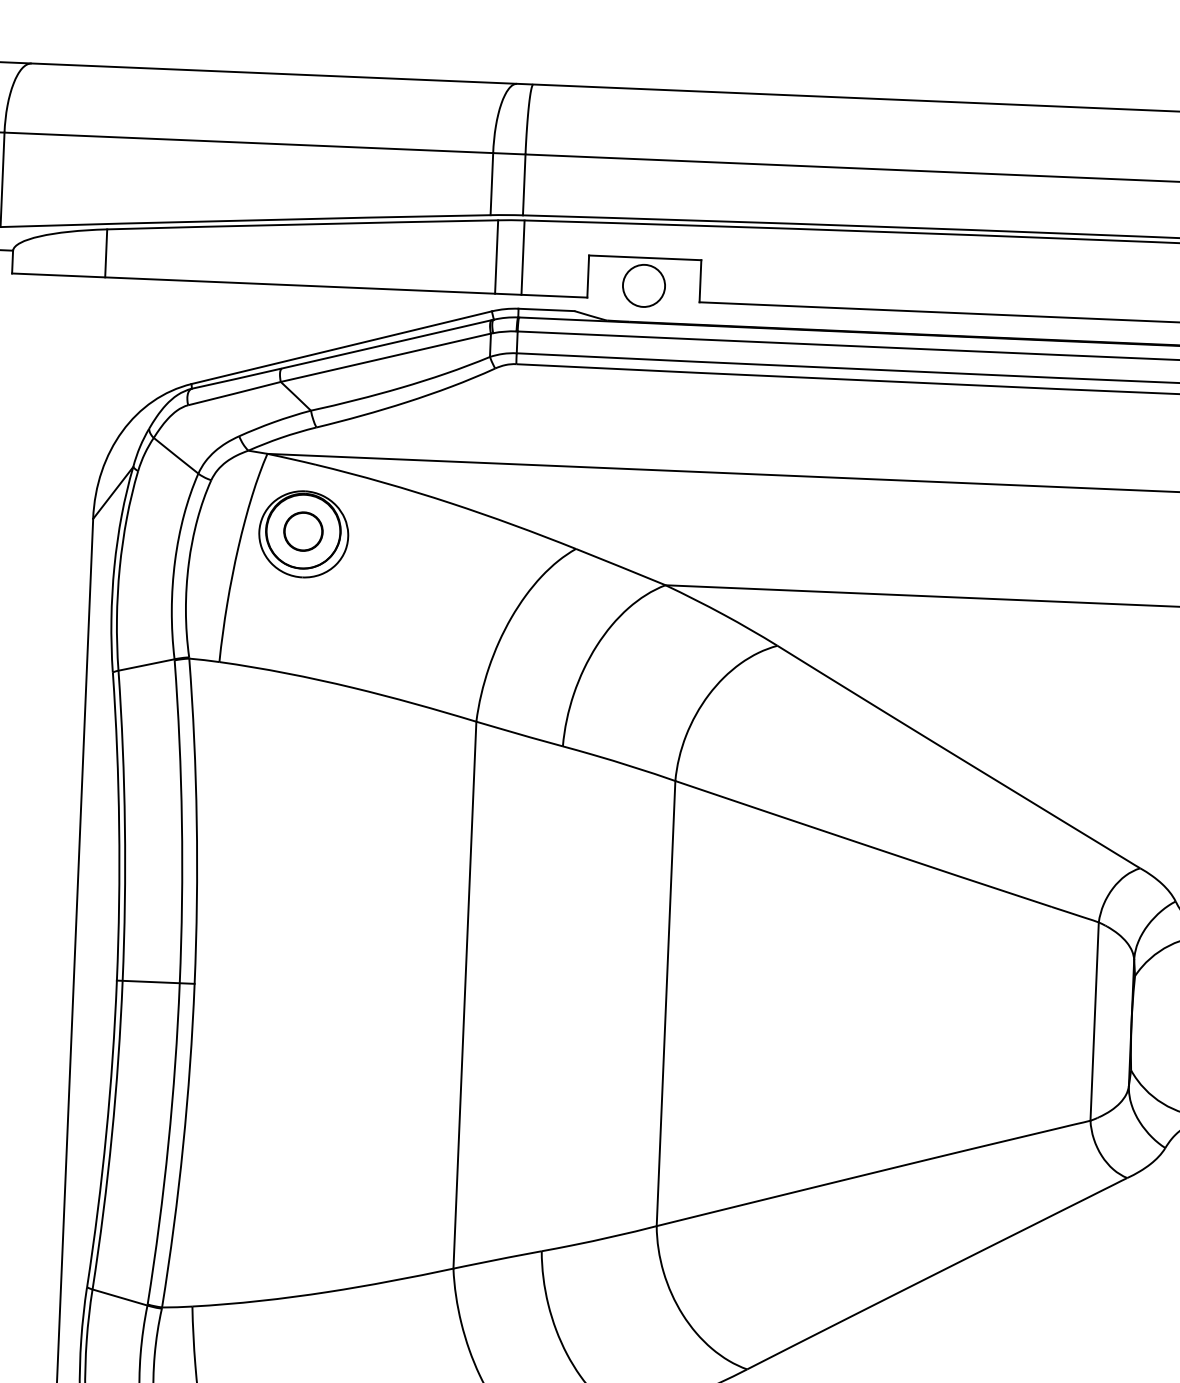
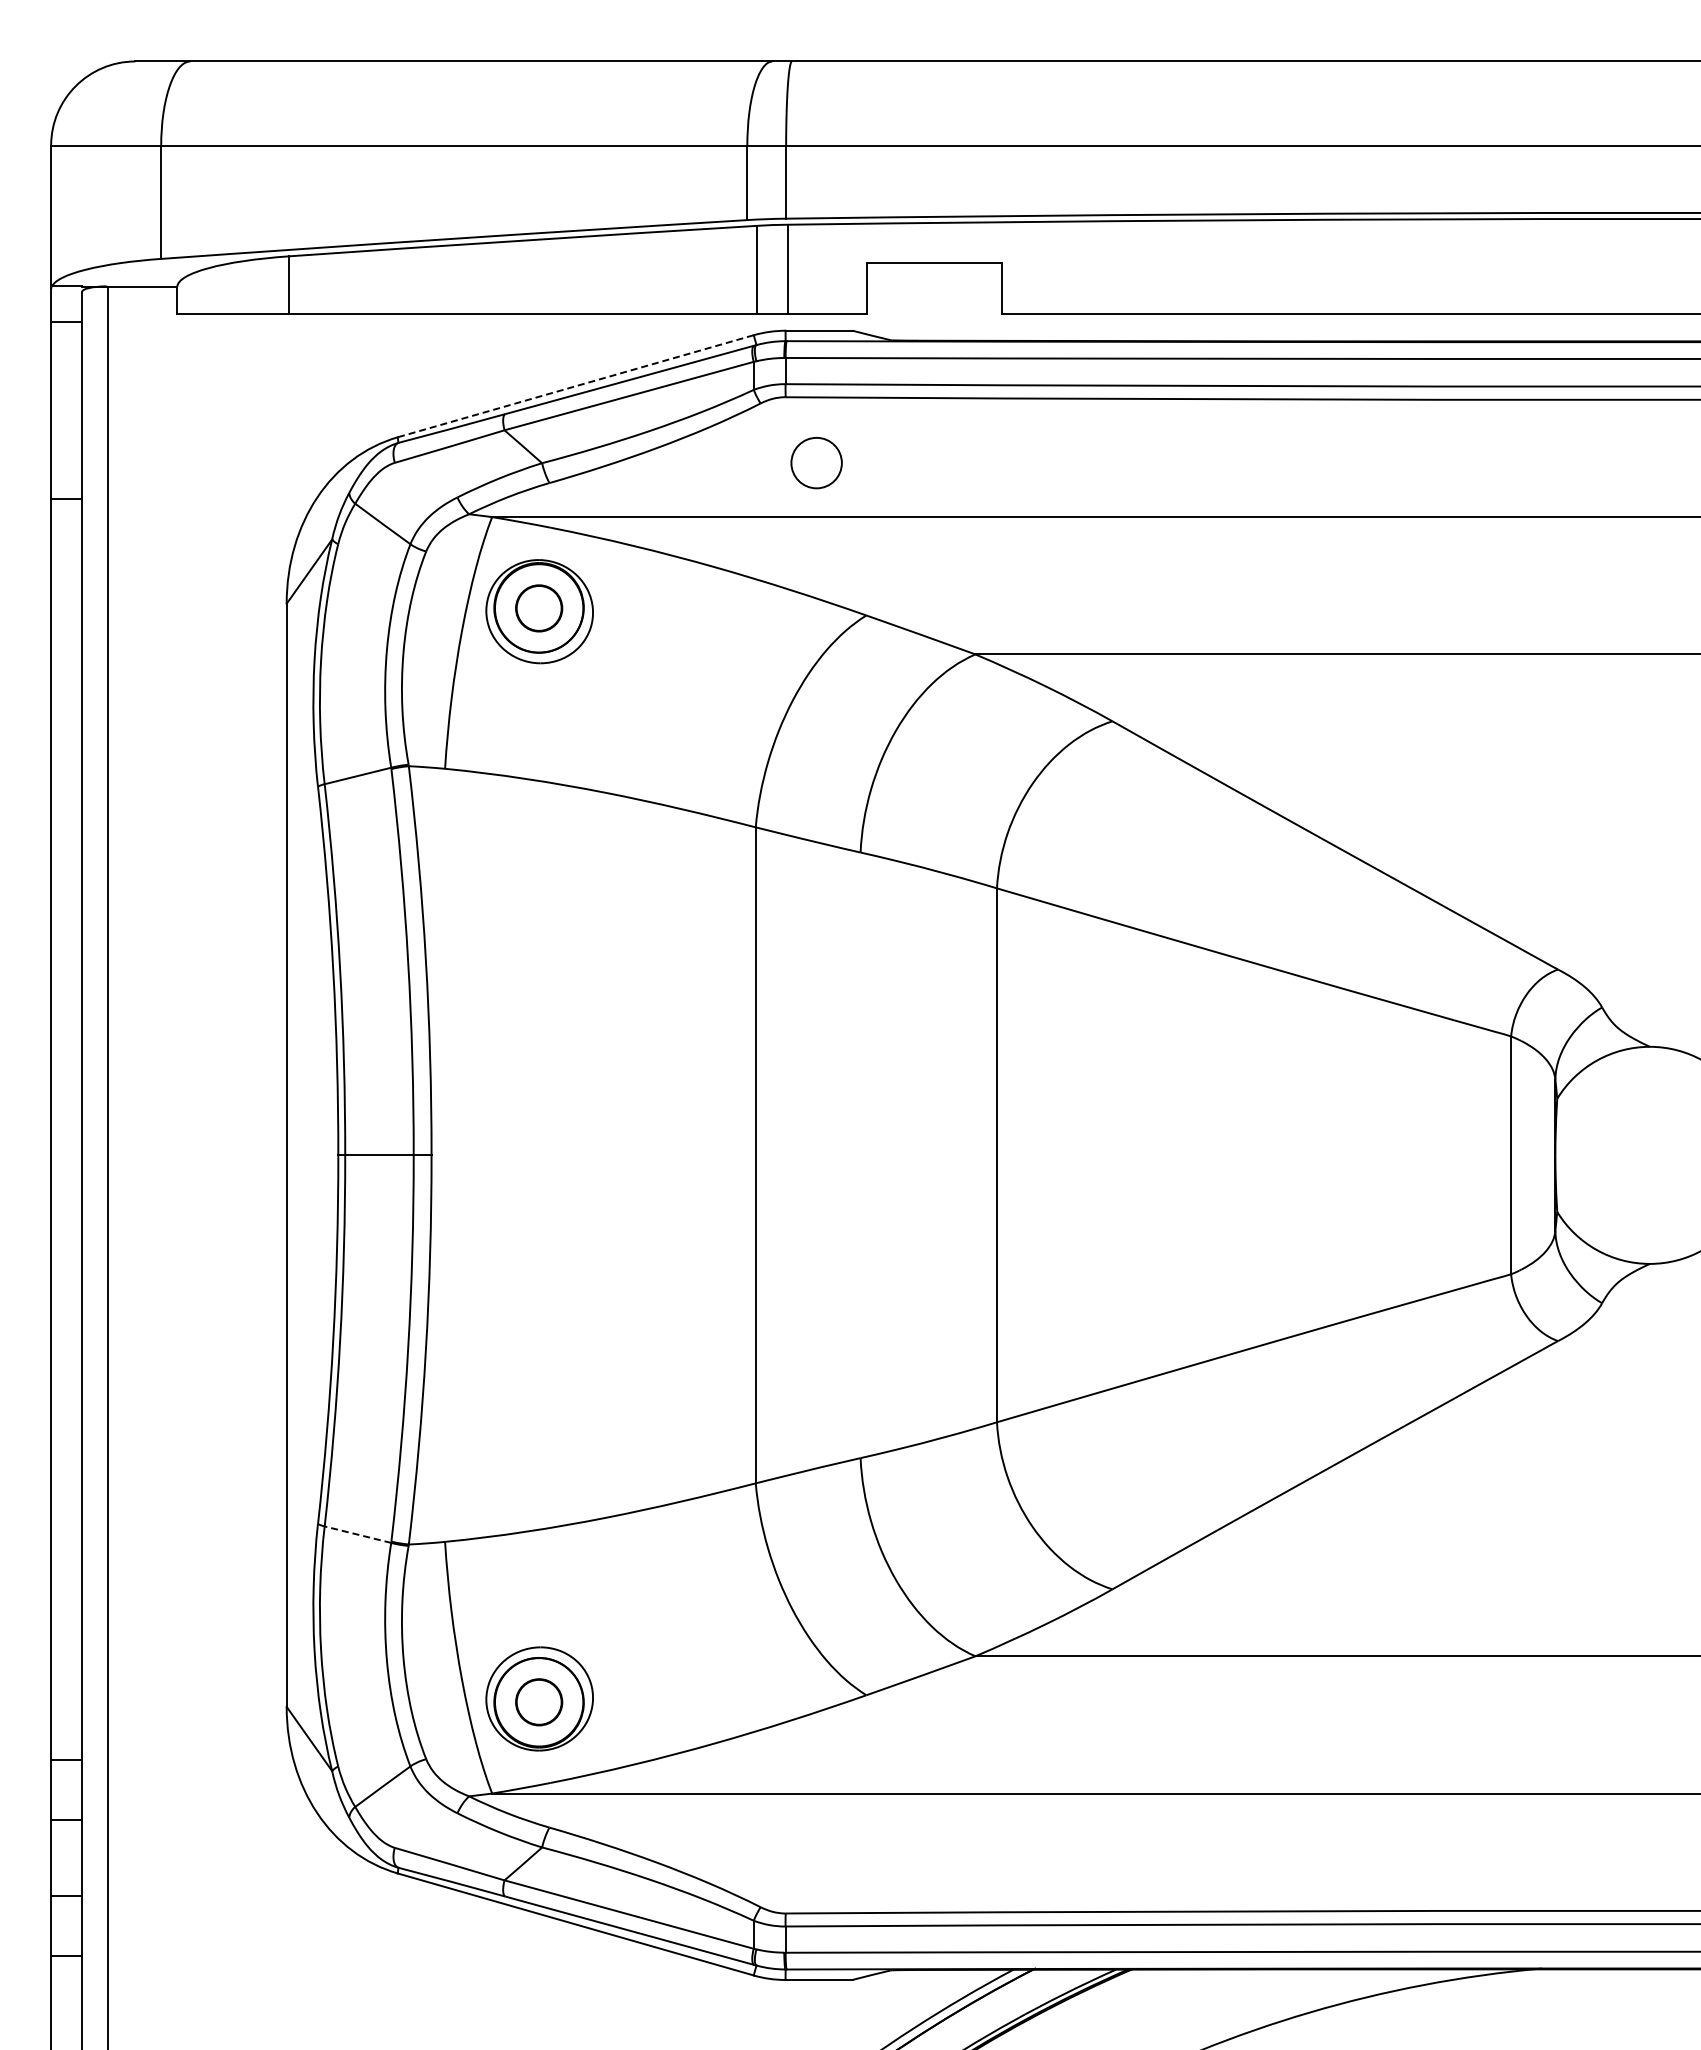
circle: (643, 286) -> (816, 463), moved
line: (341, 347) -> (575, 386), solid -> dashed
line: (119, 1297) -> (357, 1534), solid -> dashed

